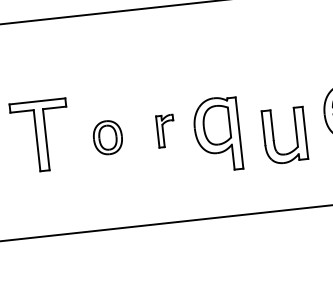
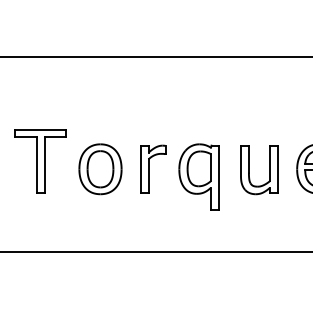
part: (166, 130) -> (153, 168), size x1.67
part: (107, 137) -> (100, 169), size x1.67
part: (274, 137) -> (249, 170), moved

